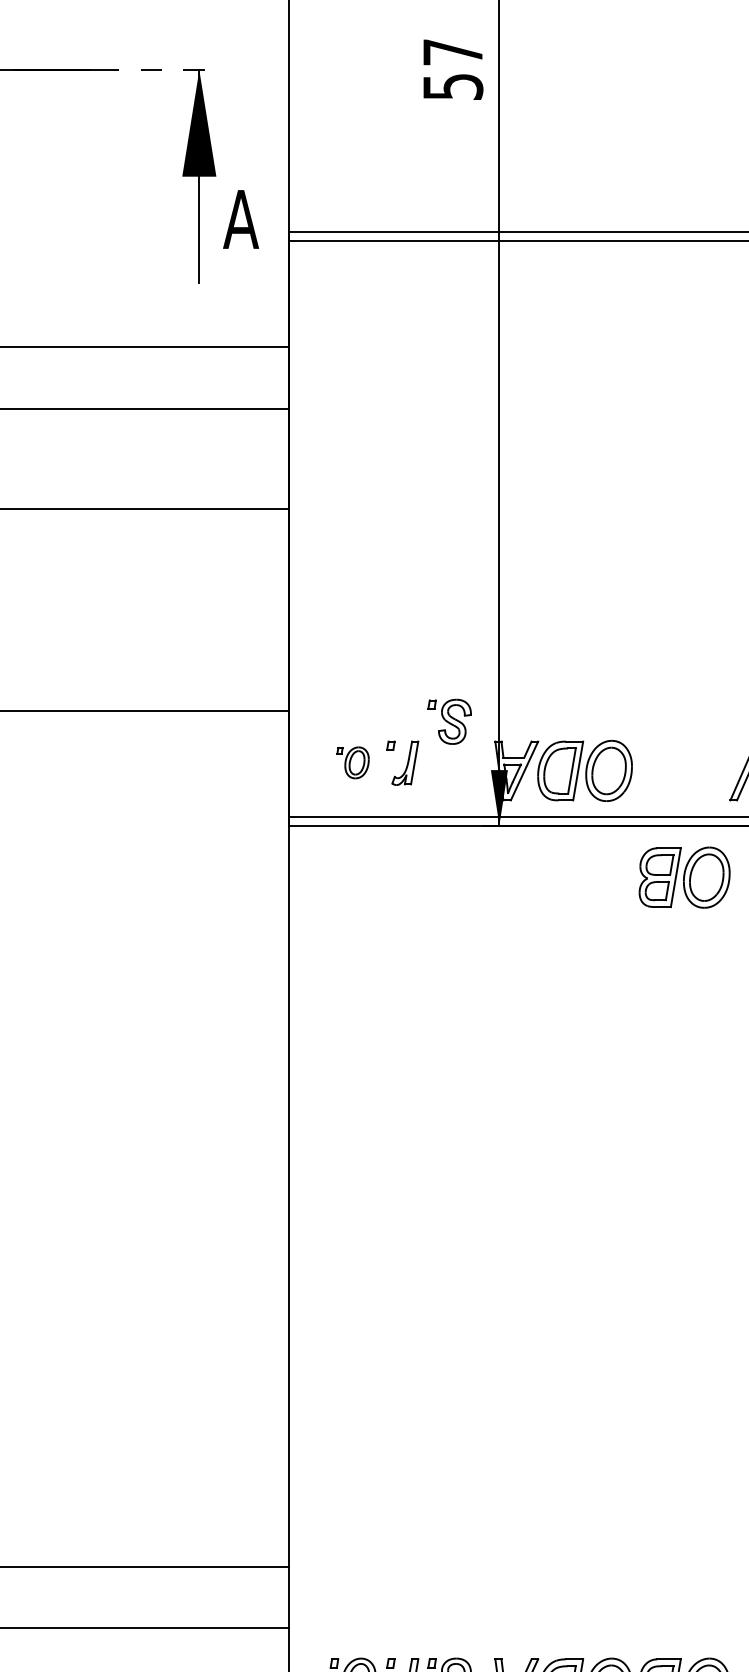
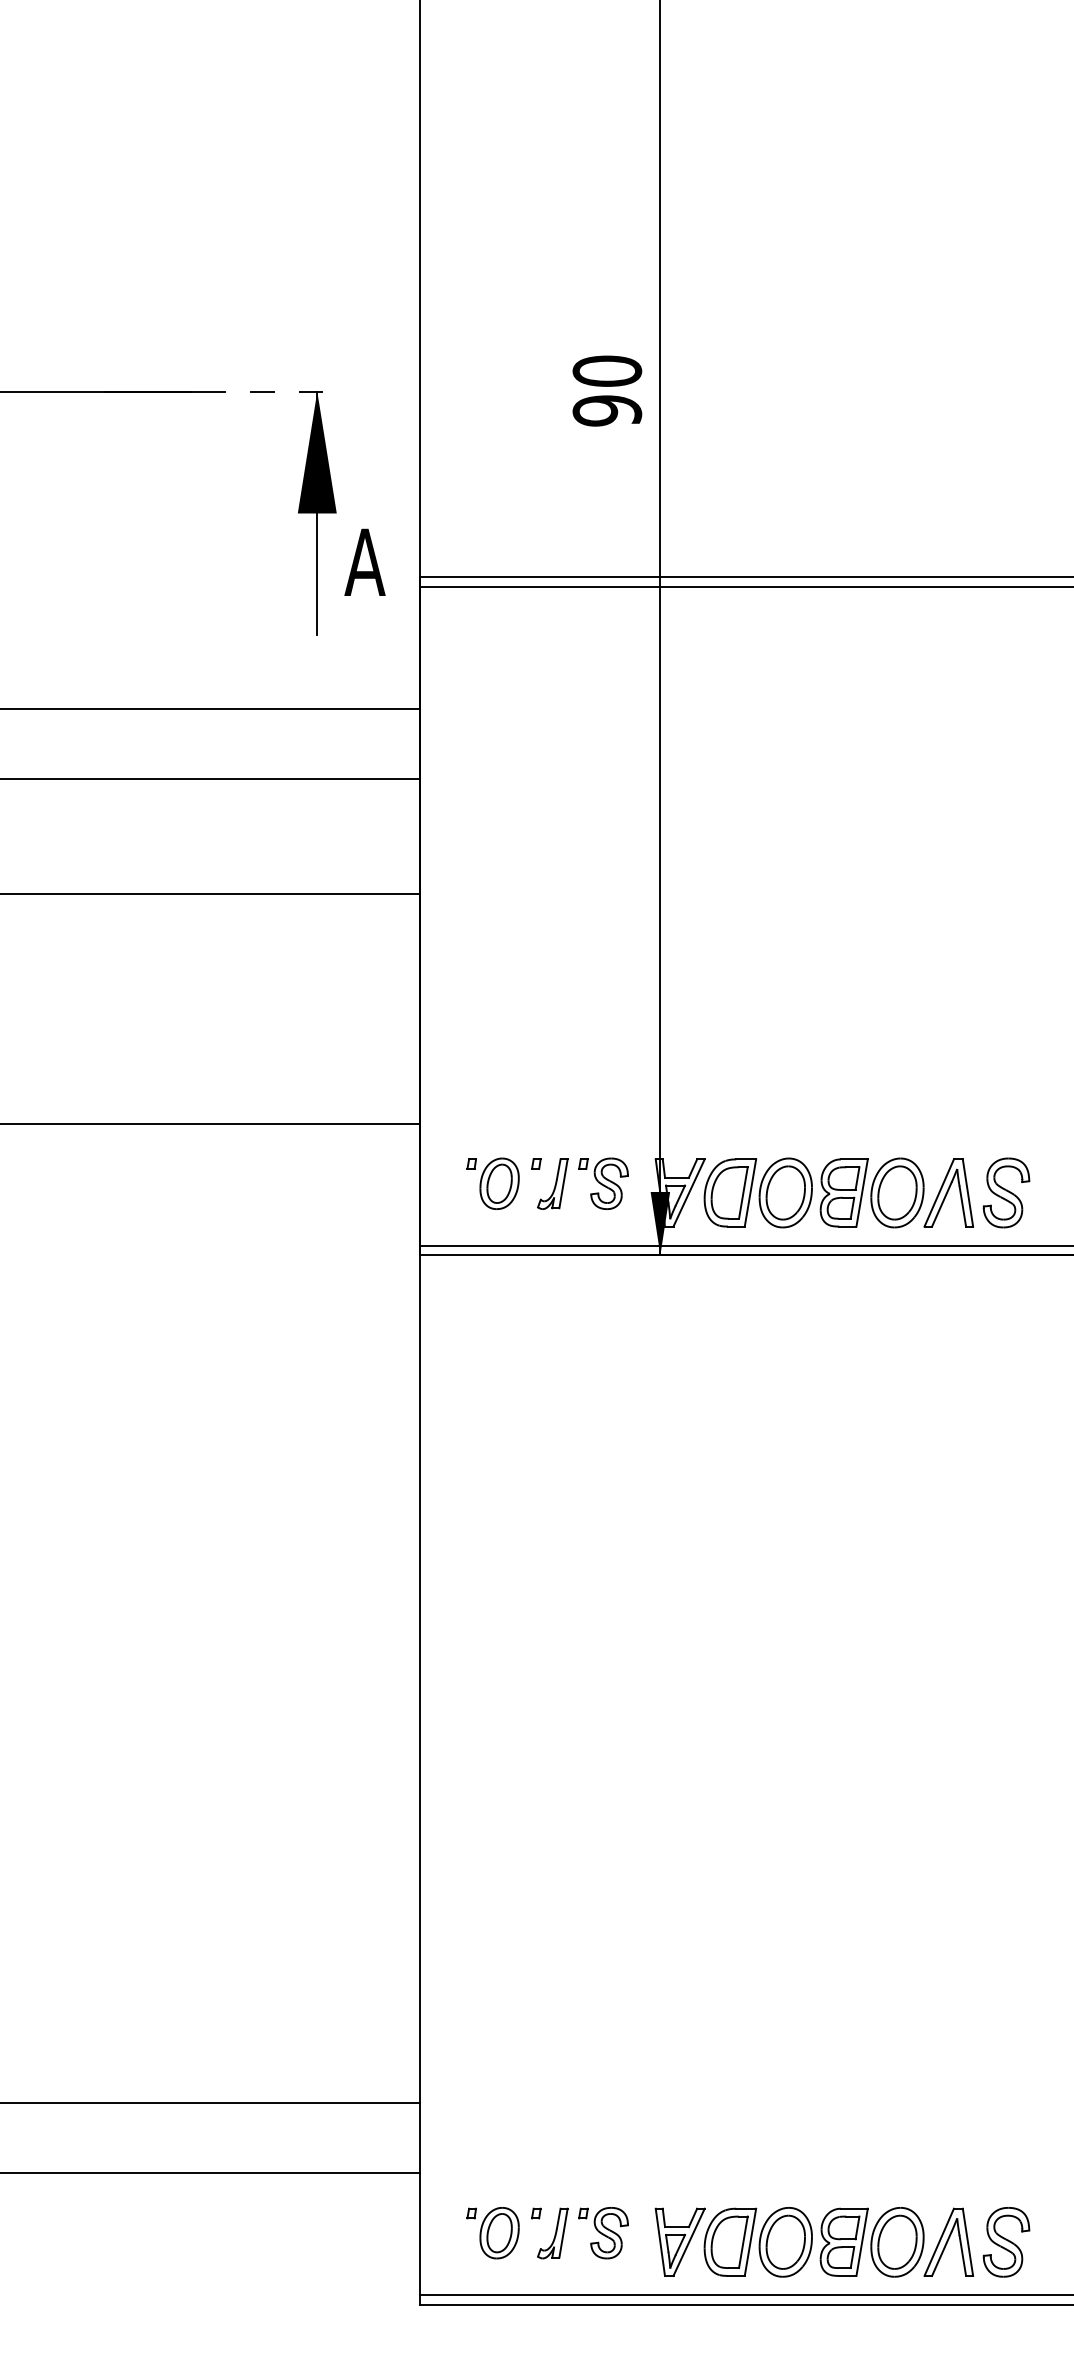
text: (453, 69) -> (607, 390), 57 -> 90
part: (449, 721) -> (603, 1183), moved
part: (352, 762) -> (492, 1183), size x1.43
part: (684, 877) -> (871, 1192), moved

